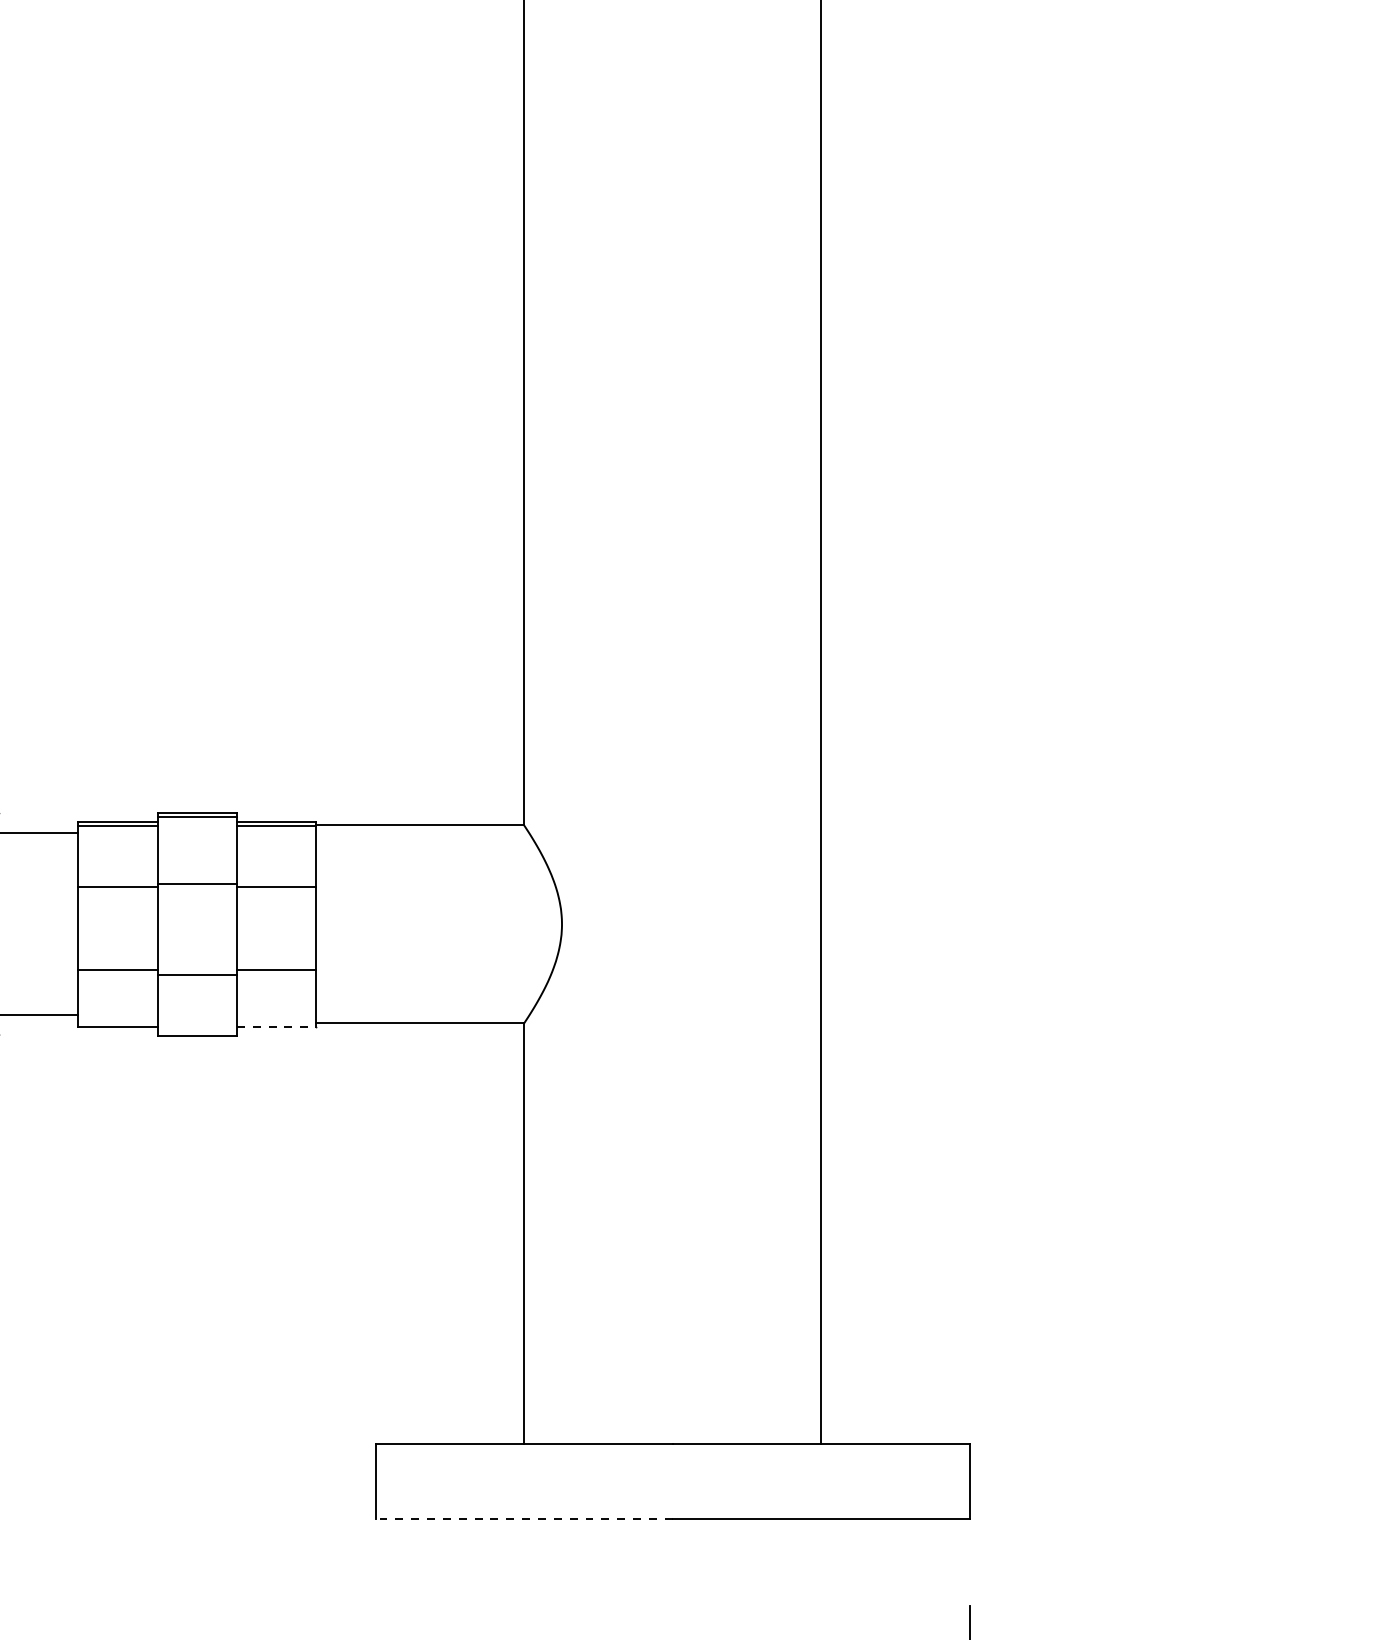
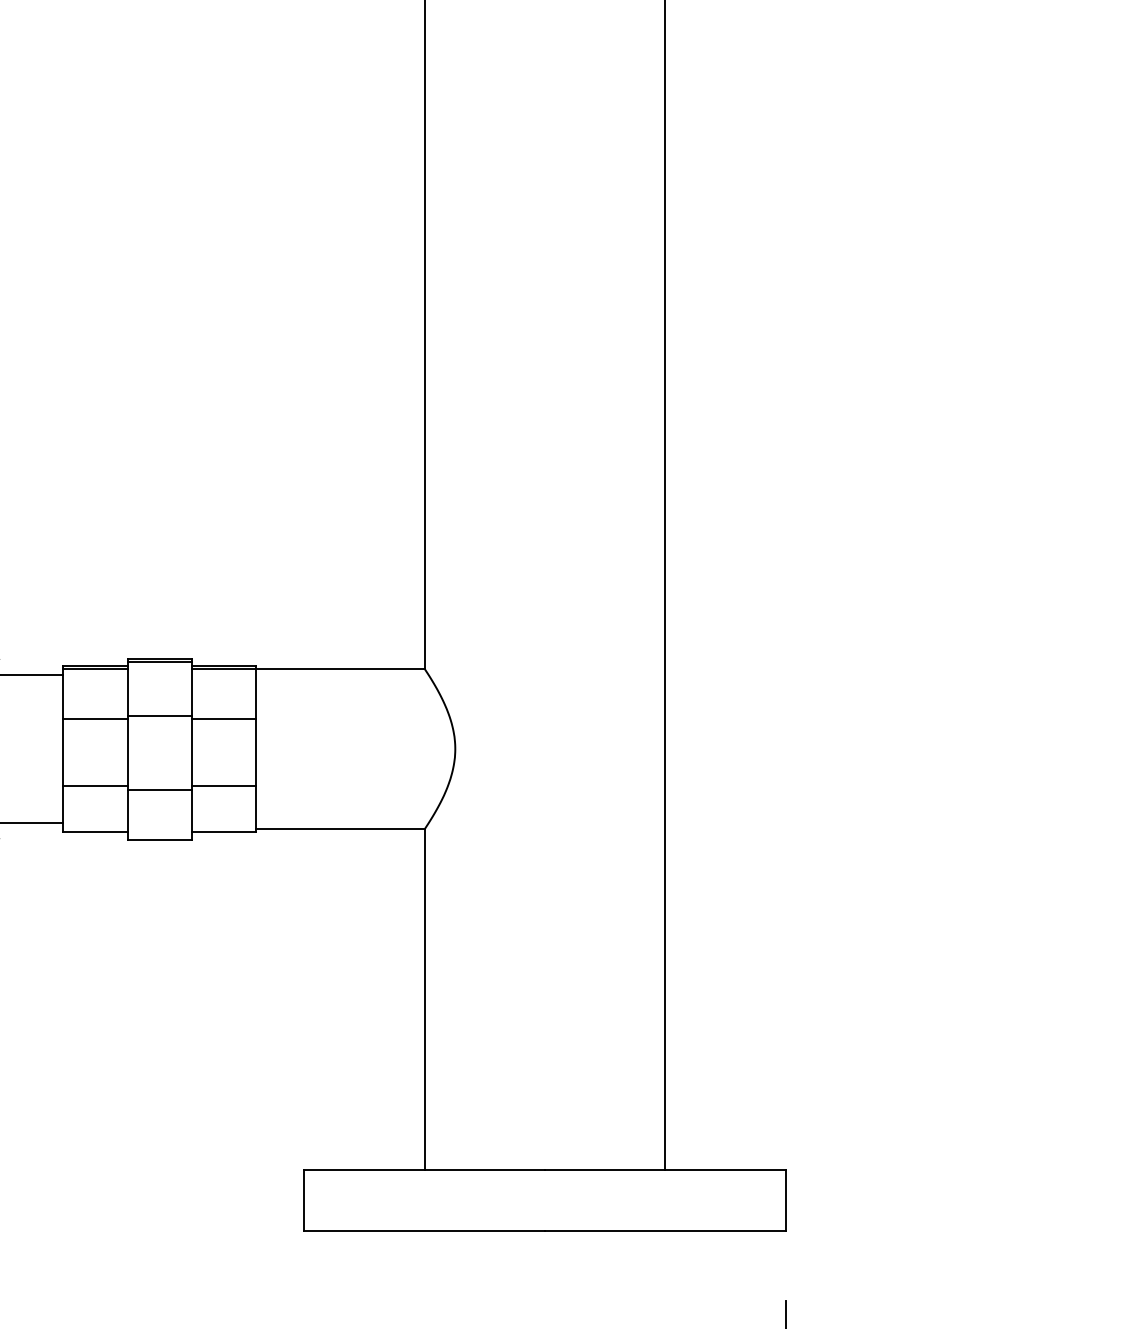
line: (276, 1026) -> (223, 831), dashed -> solid
line: (524, 1518) -> (424, 1230), dashed -> solid

